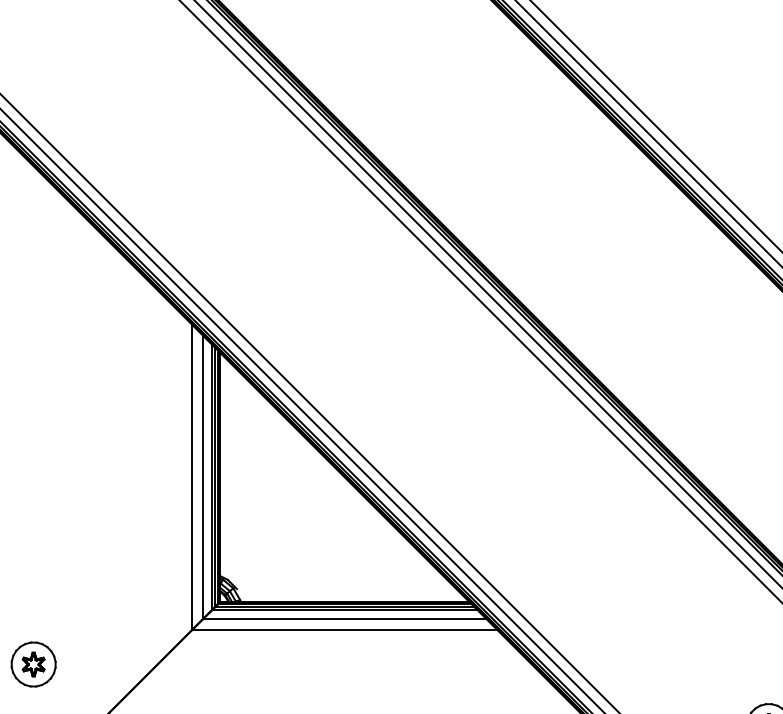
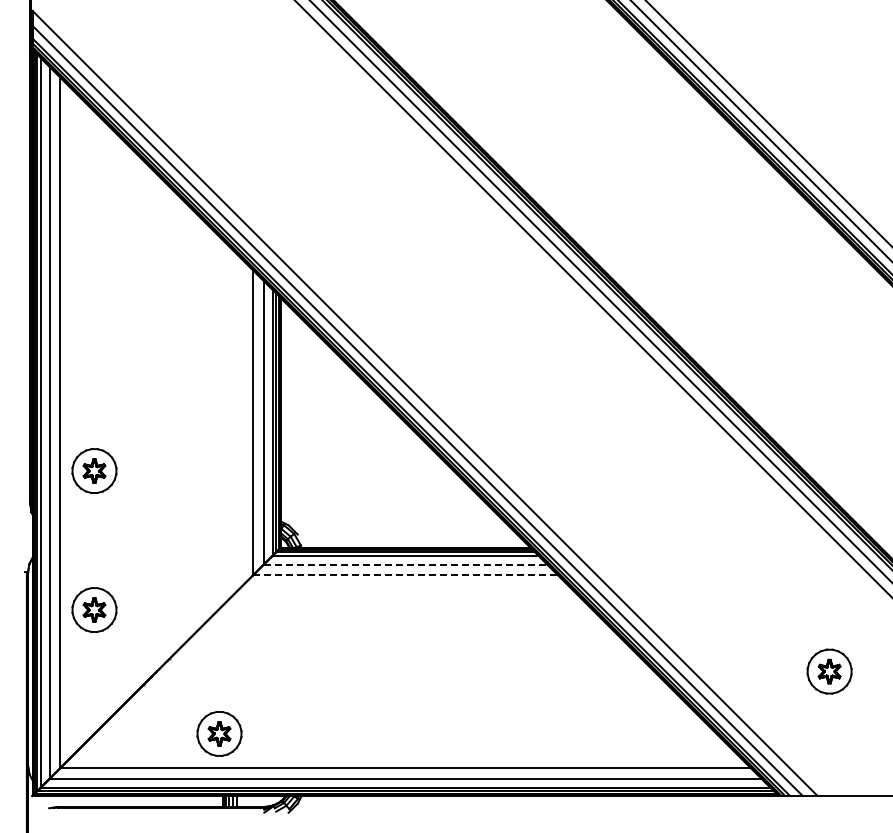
part: (33, 524) -> (94, 470), added
line: (344, 618) -> (405, 564), solid -> dashed
line: (344, 629) -> (405, 575), solid -> dashed

